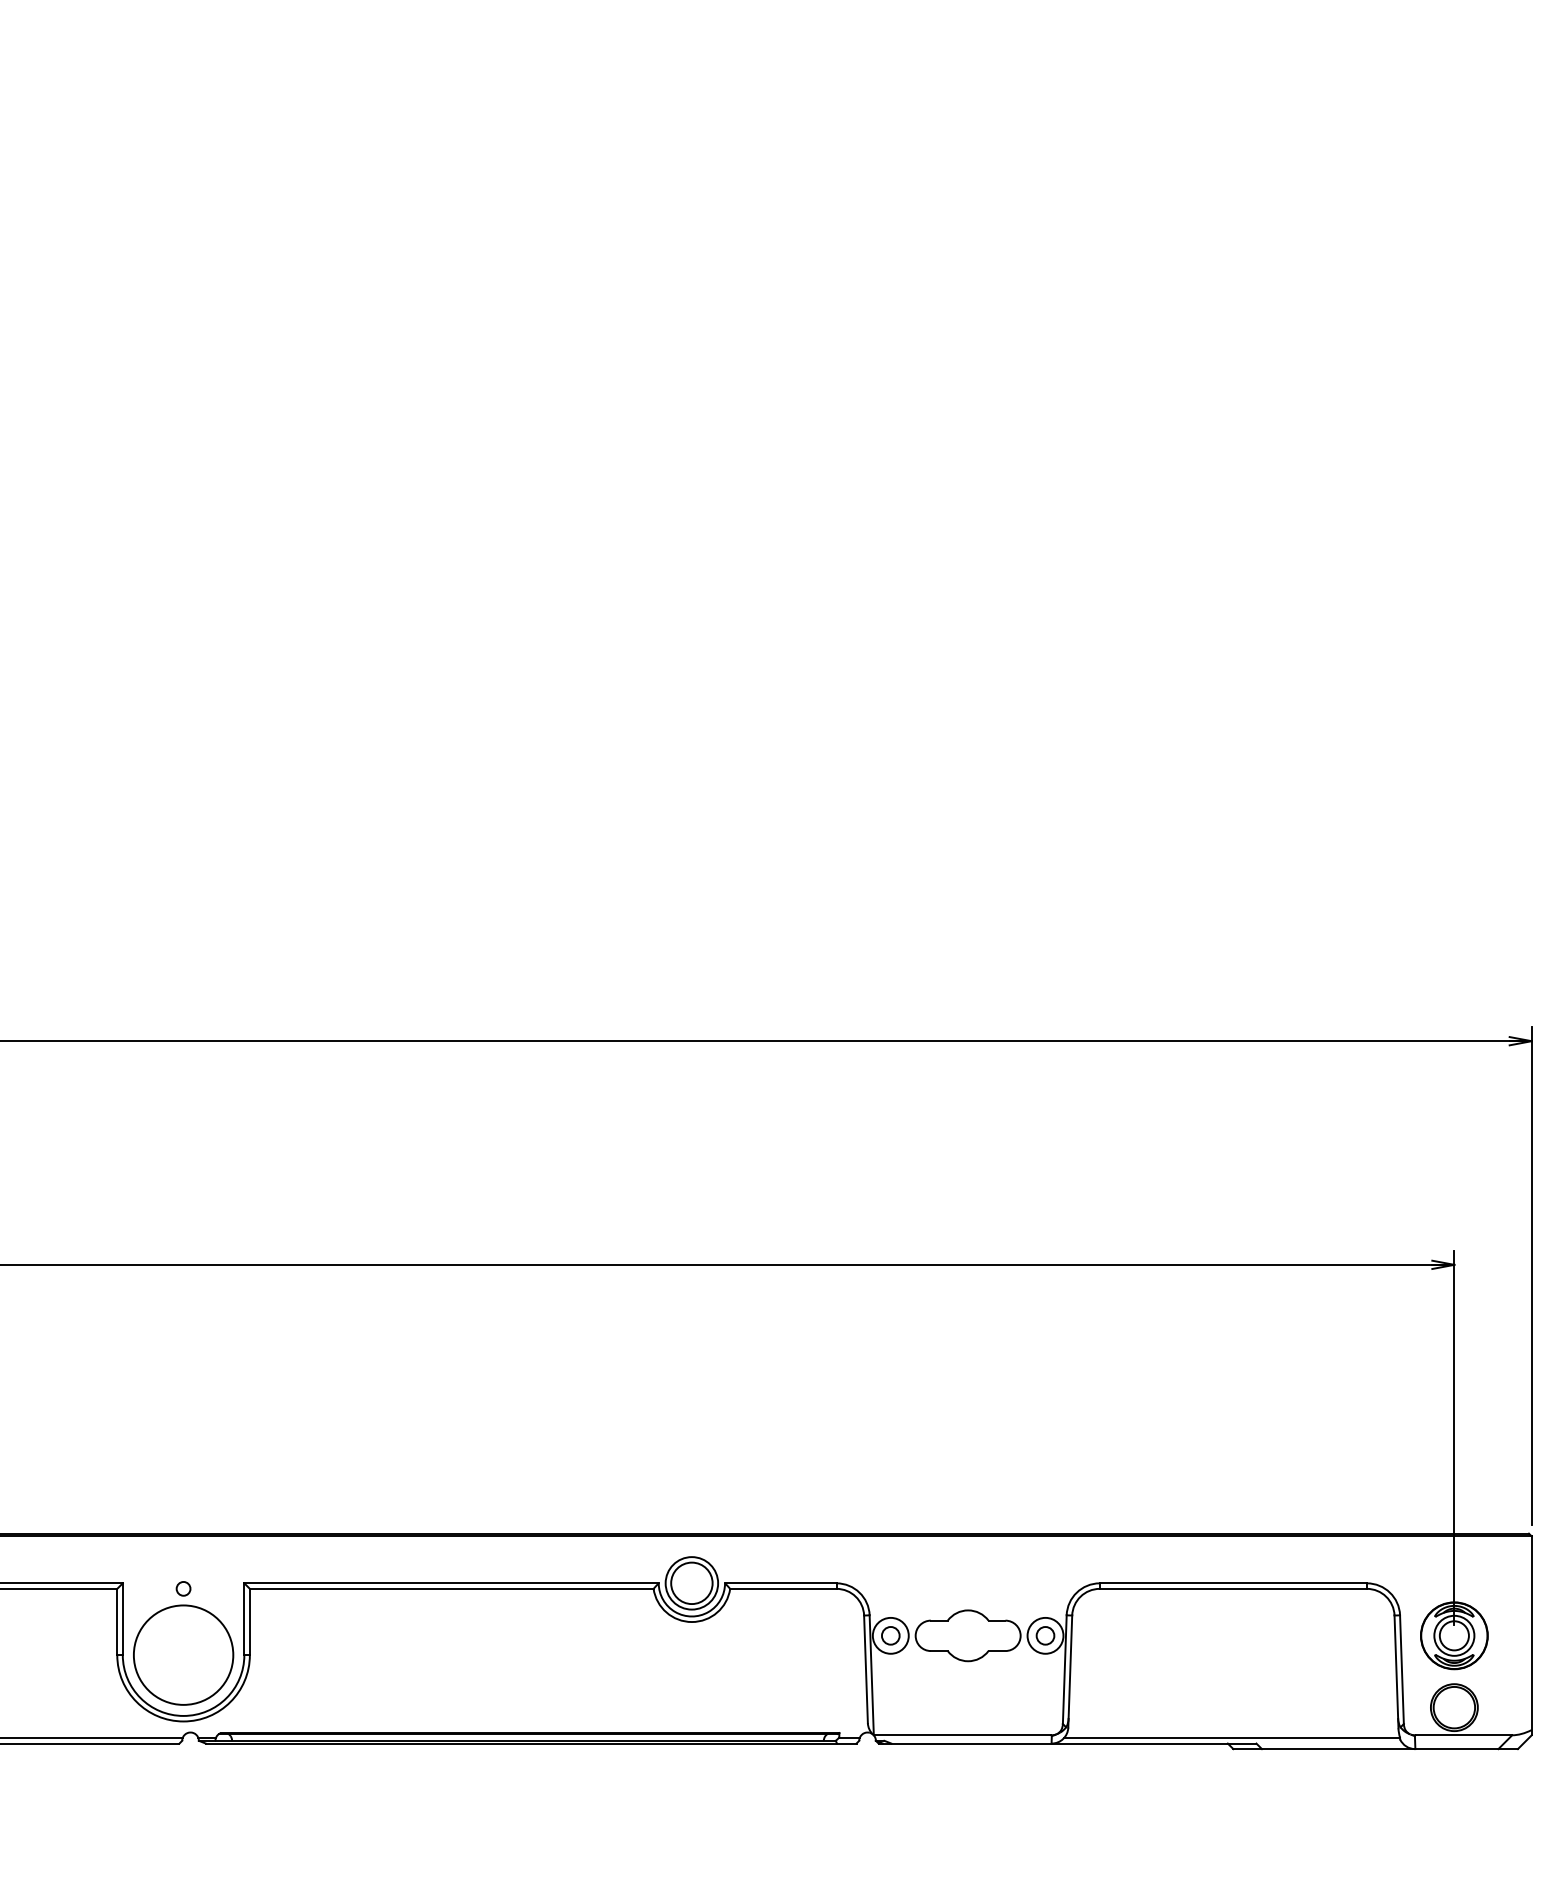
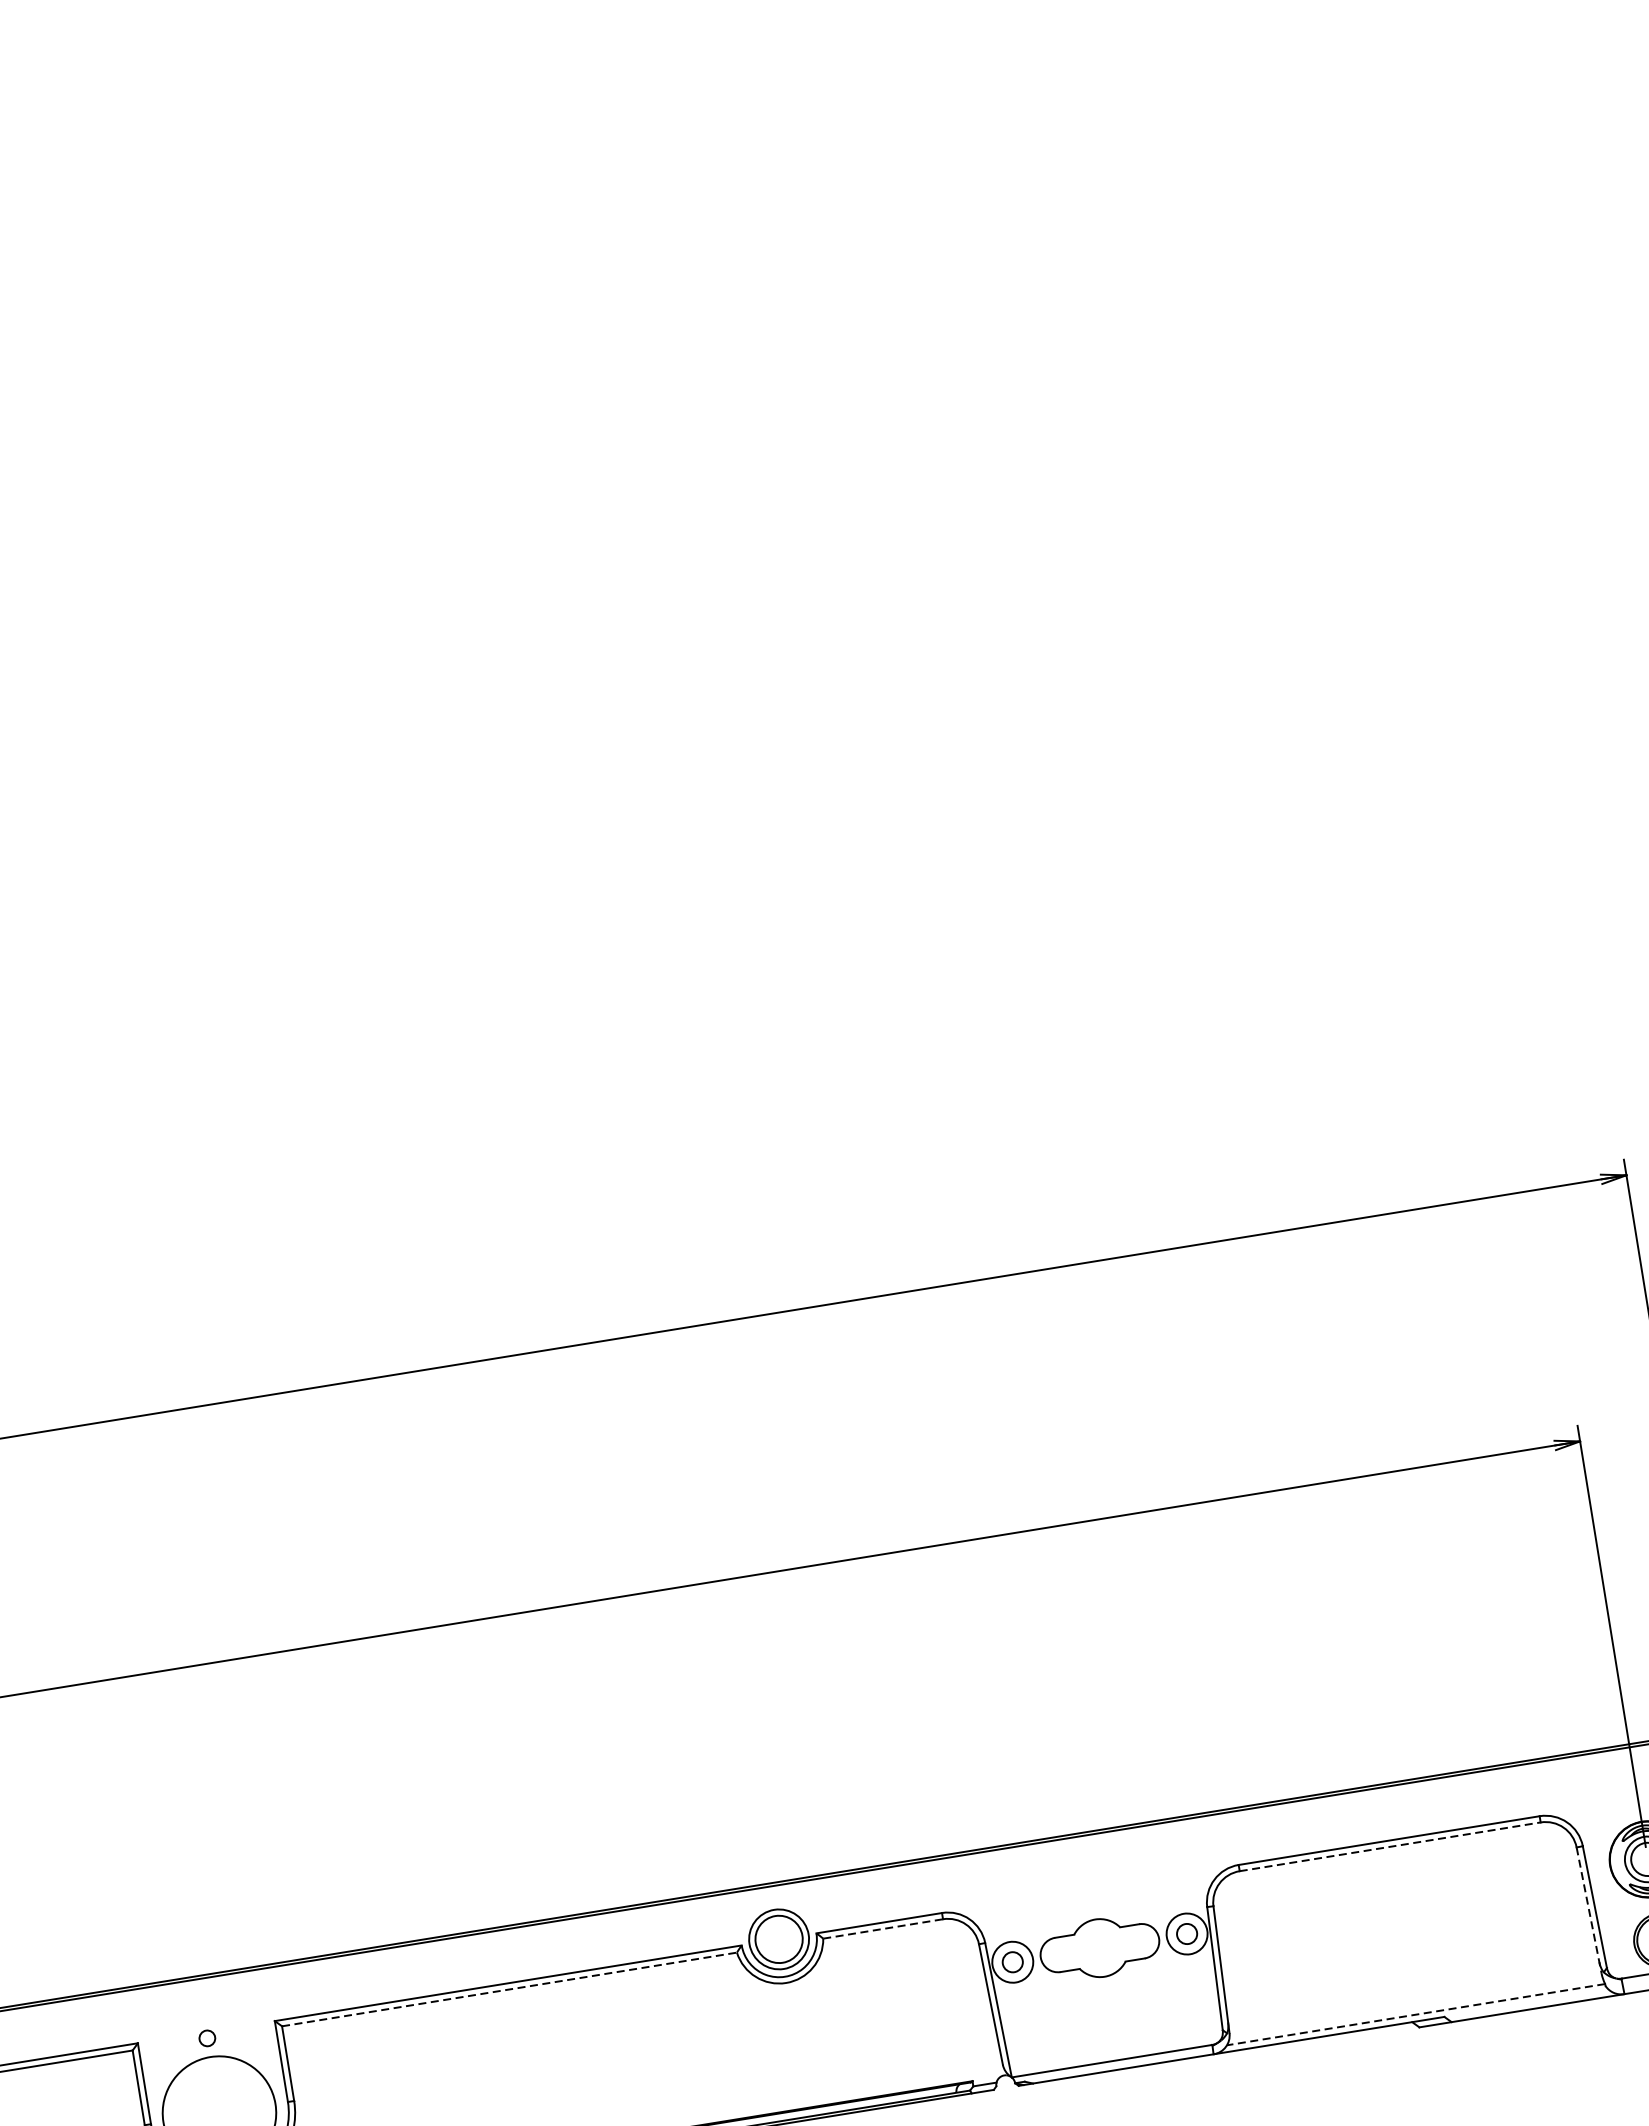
line: (451, 1588) -> (509, 1989), solid -> dashed
line: (783, 1588) -> (883, 1928), solid -> dashed
line: (1233, 1588) -> (1390, 1846), solid -> dashed
line: (1396, 1672) -> (1589, 1911), solid -> dashed
line: (1232, 1737) -> (1416, 2014), solid -> dashed

